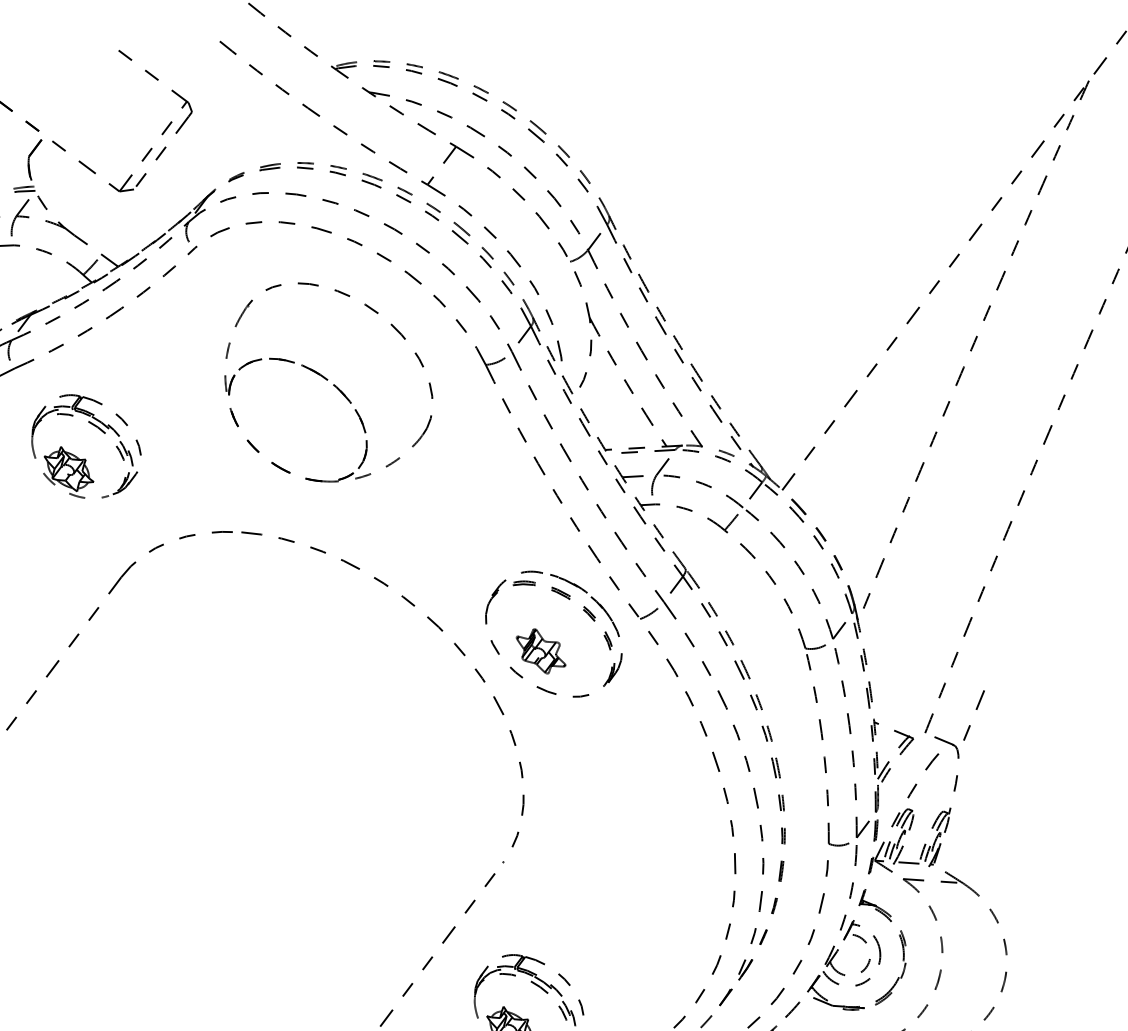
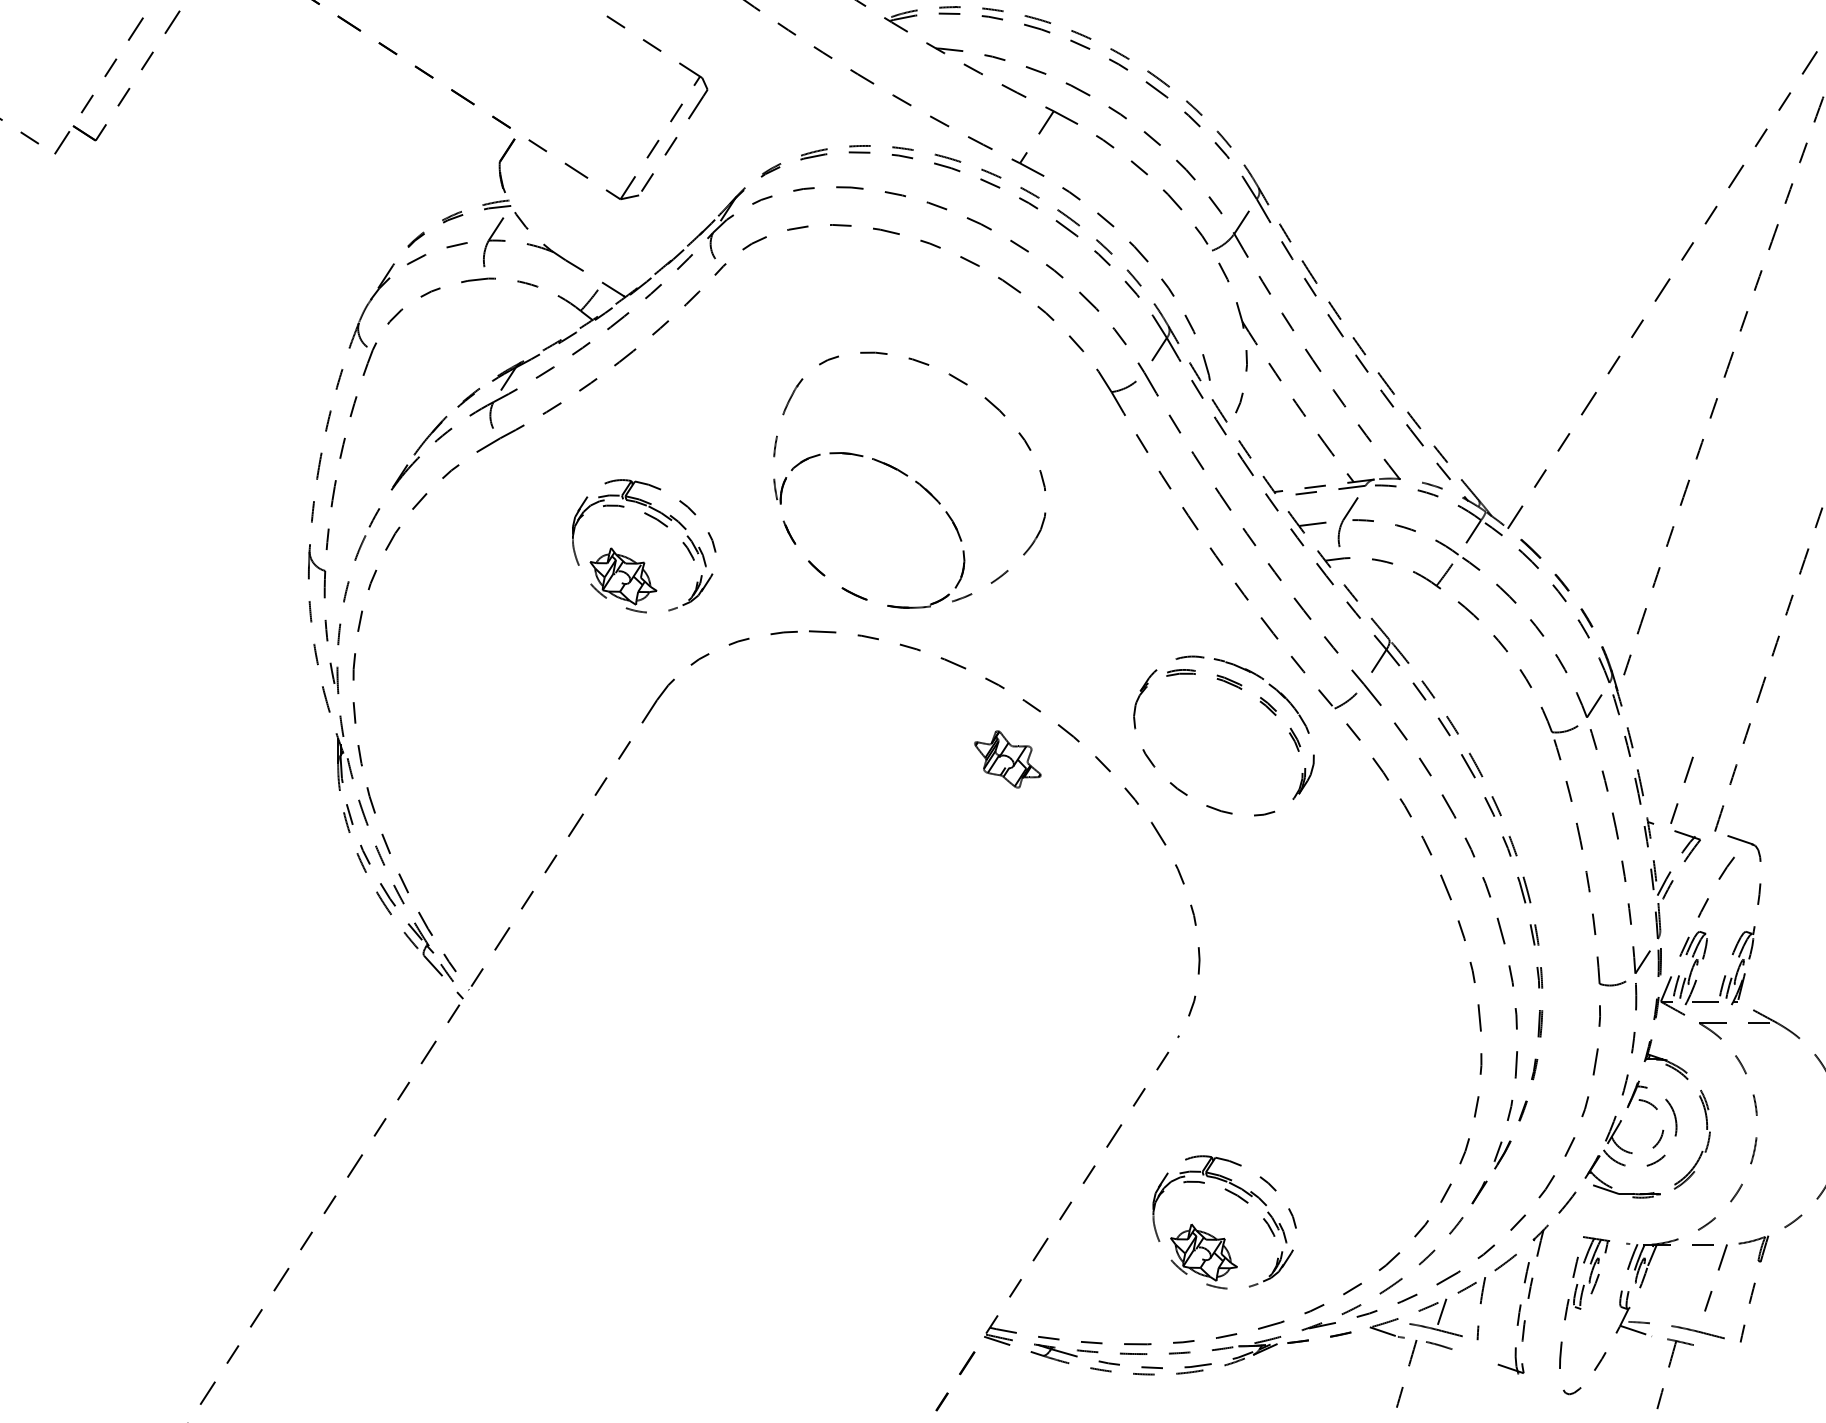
part: (328, 382) -> (909, 479), moved
part: (85, 458) -> (644, 561), moved
part: (540, 651) -> (1007, 759), moved
line: (975, 709) -> (1683, 782), moved

